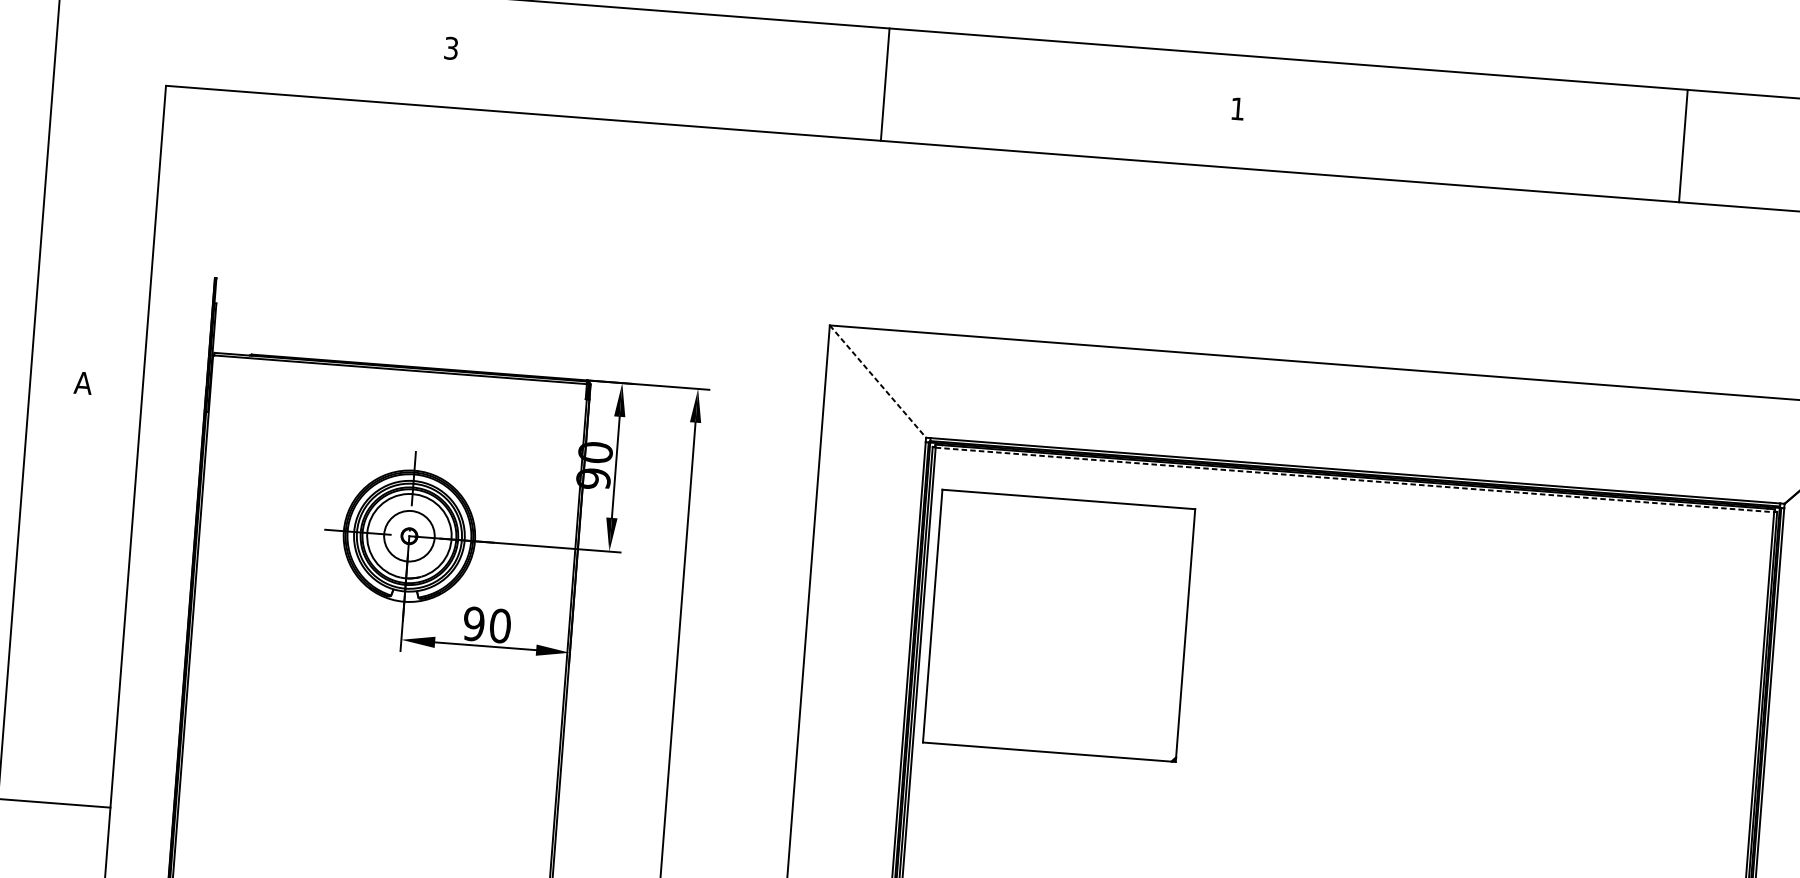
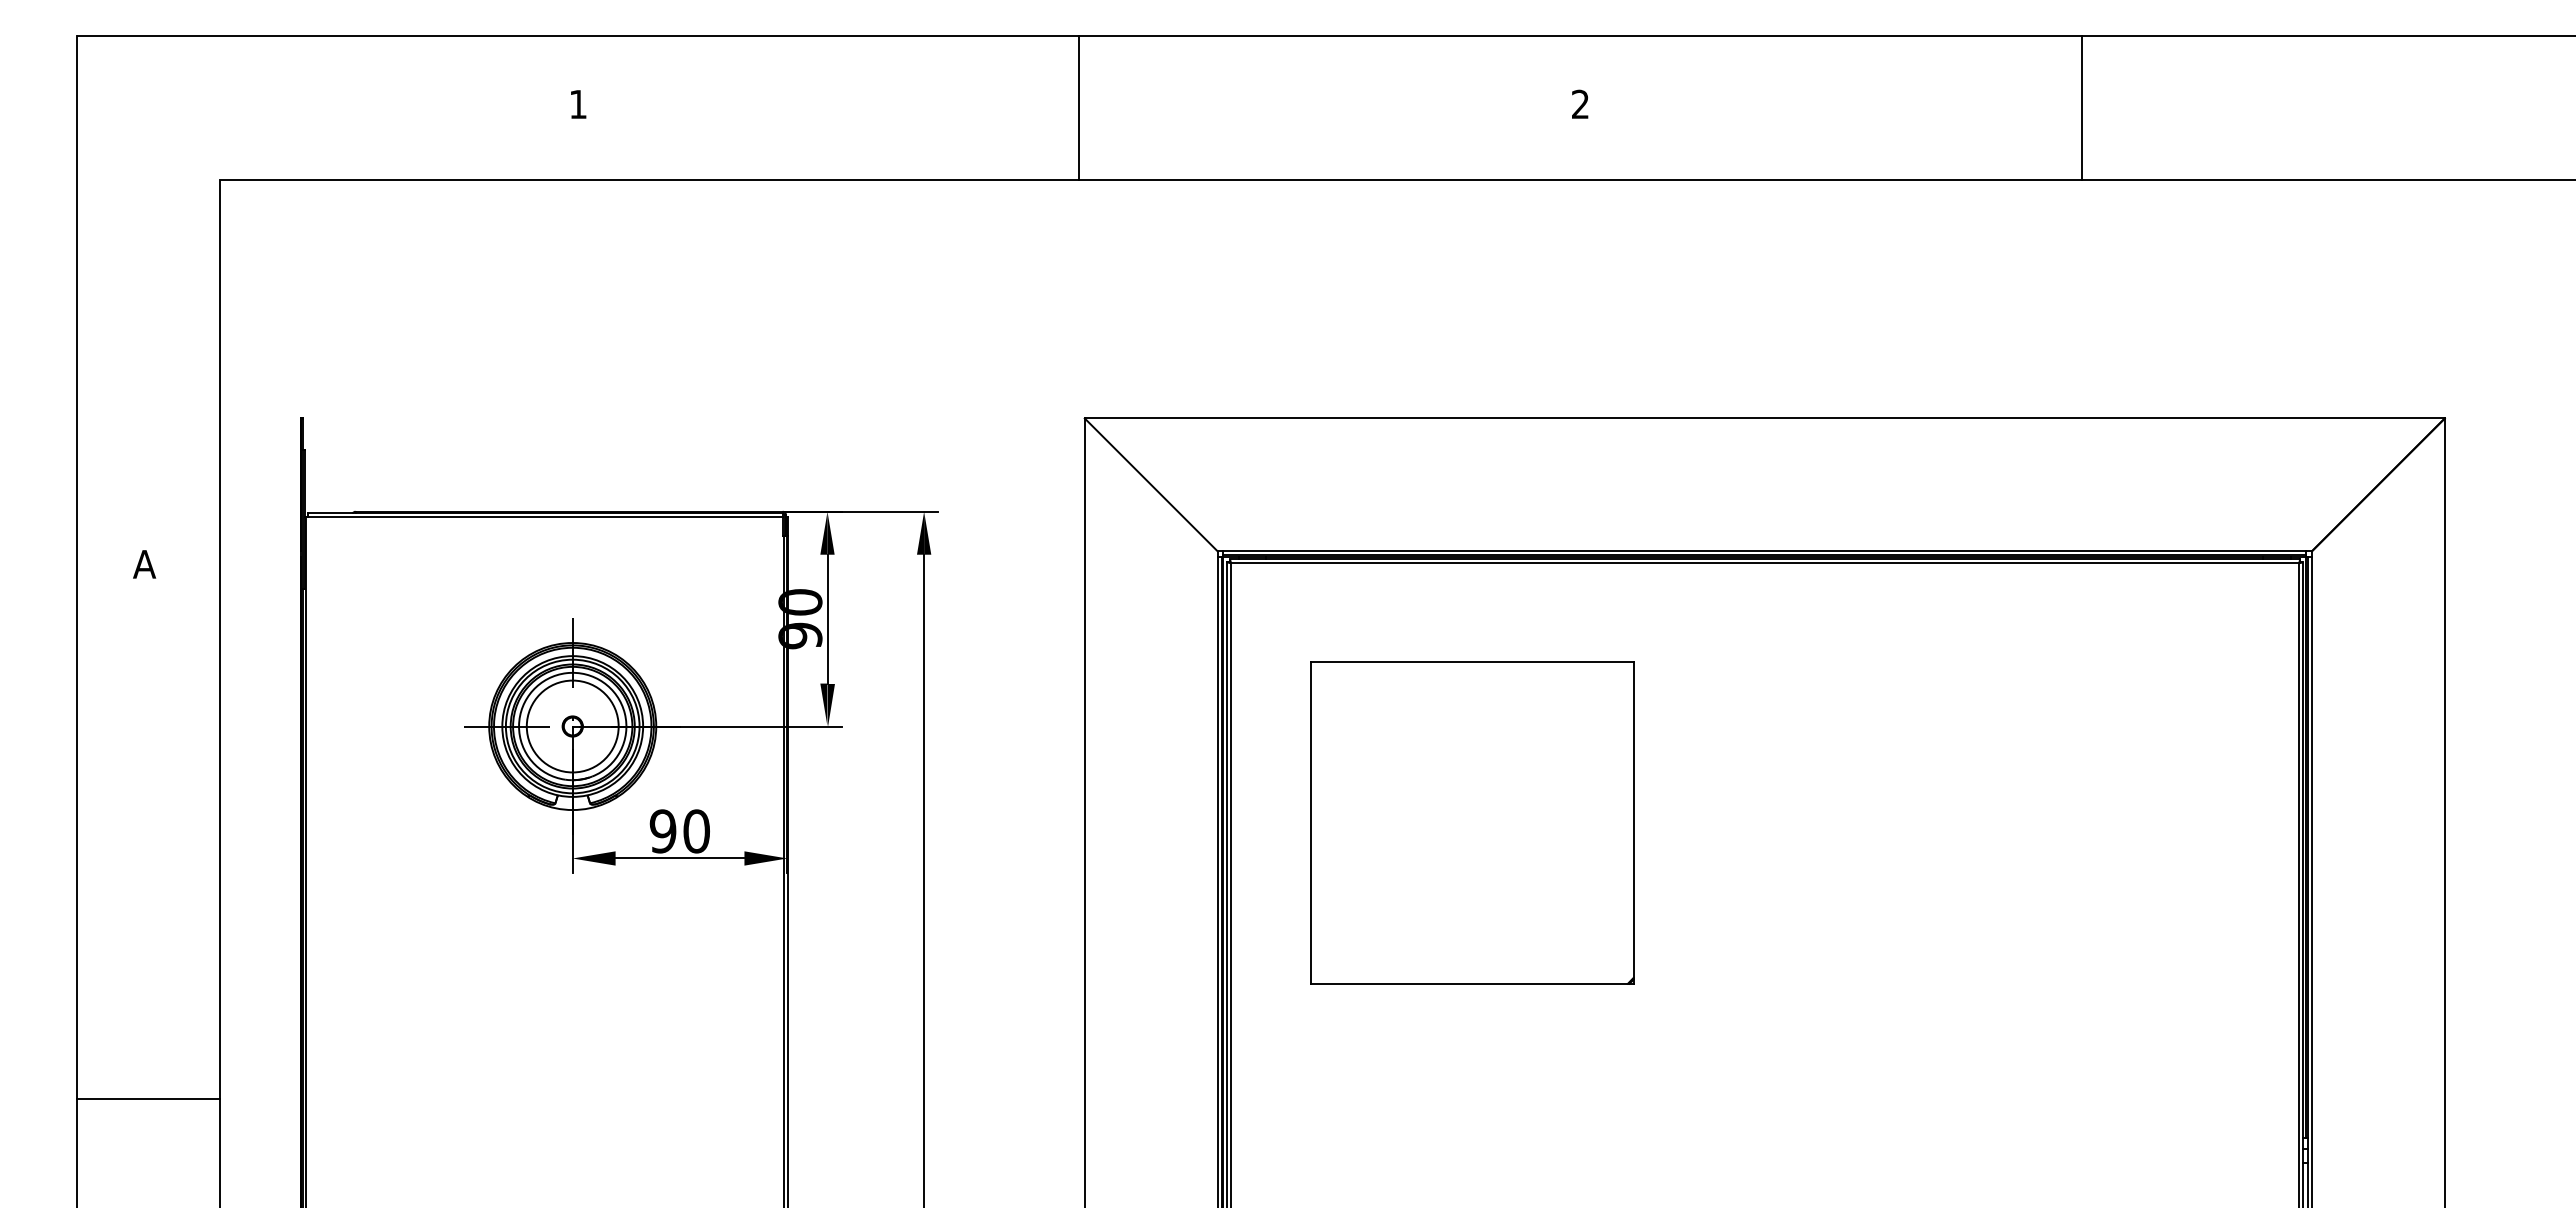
text: (450, 48) -> (577, 104), 3 -> 1
line: (885, 84) -> (1079, 107), moved
text: (1237, 108) -> (1580, 103), 1 -> 2
line: (1683, 145) -> (2081, 107), moved
line: (878, 381) -> (1151, 484), dashed -> solid
line: (1355, 480) -> (1765, 563), dashed -> solid
circle: (409, 536) -> (572, 726), size x1.43
part: (1059, 625) -> (1472, 822), moved

